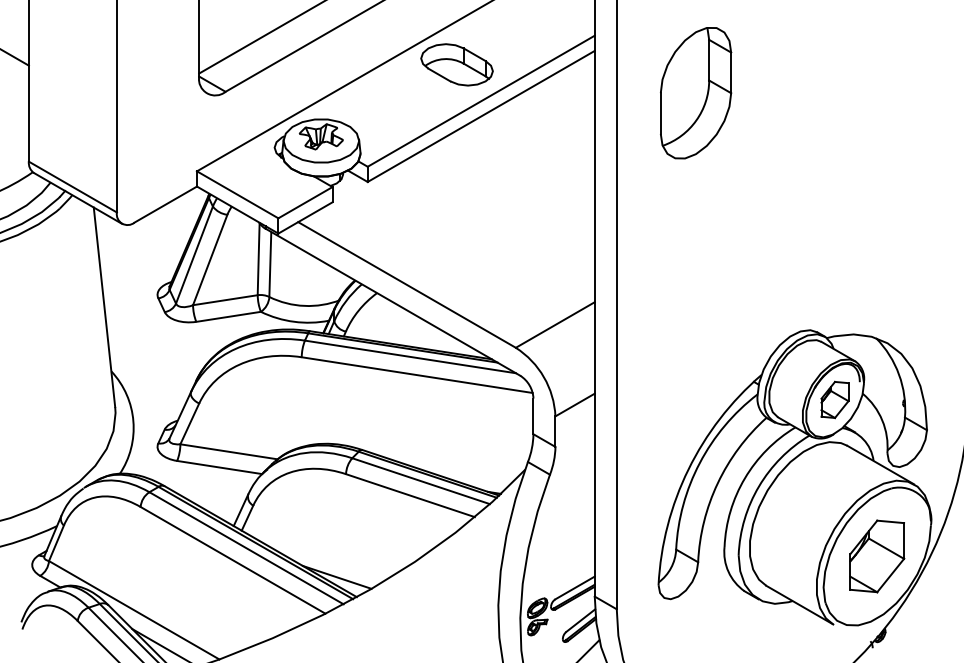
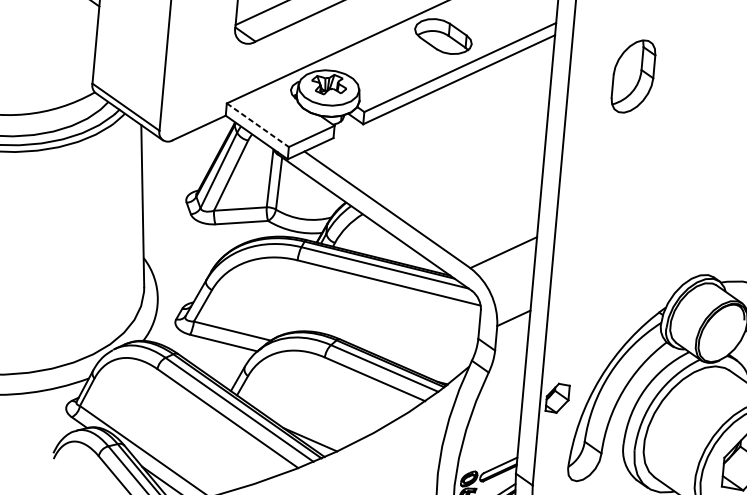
part: (696, 93) -> (633, 76), size x0.7
line: (237, 194) -> (257, 124), solid -> dashed
part: (834, 399) -> (557, 397), moved

